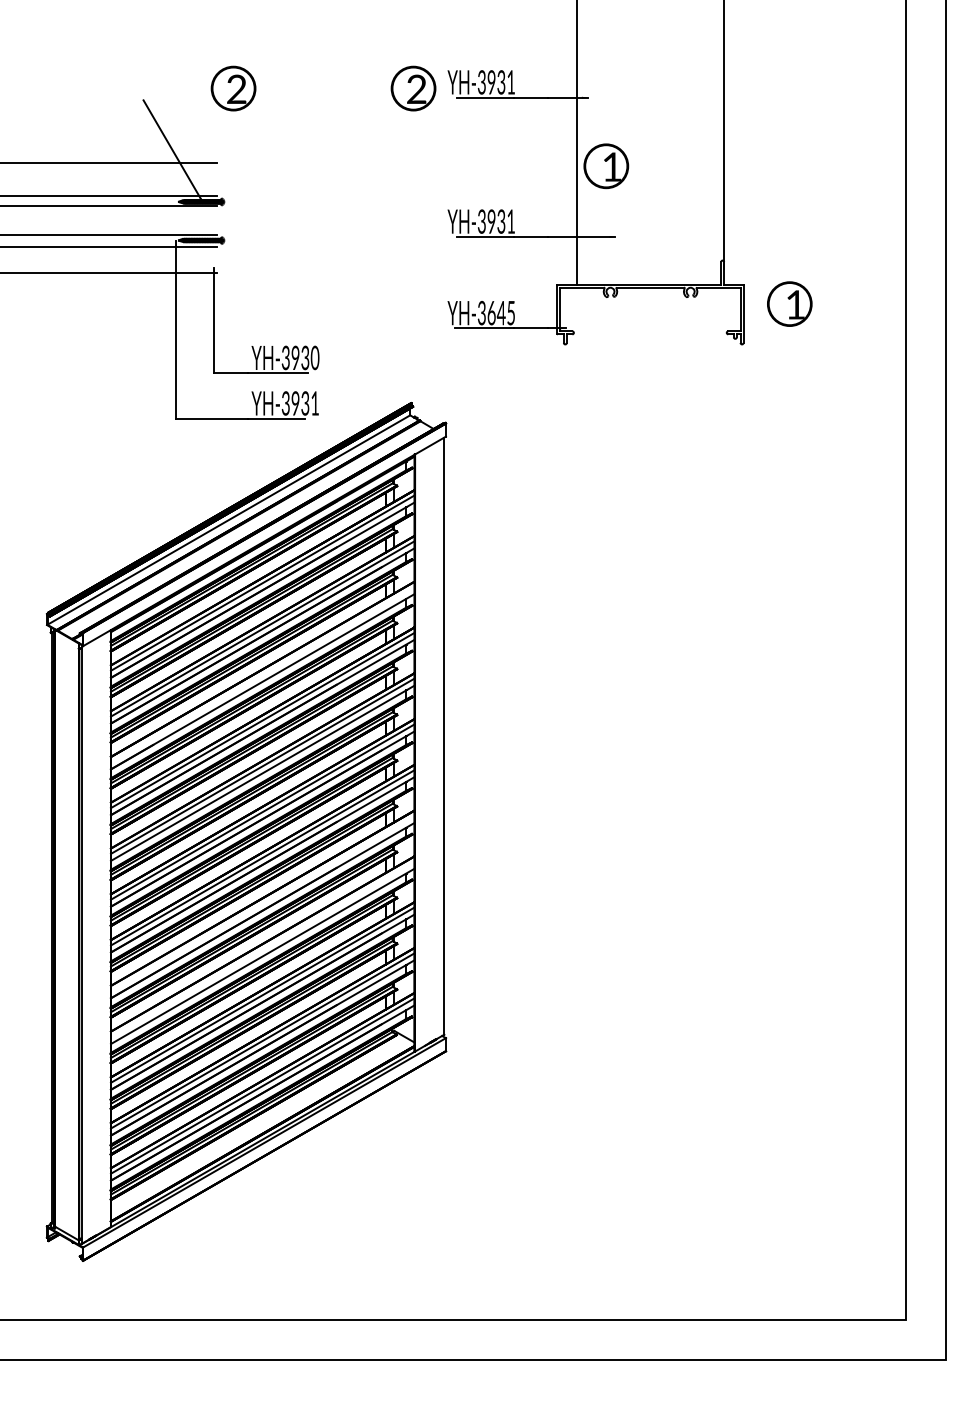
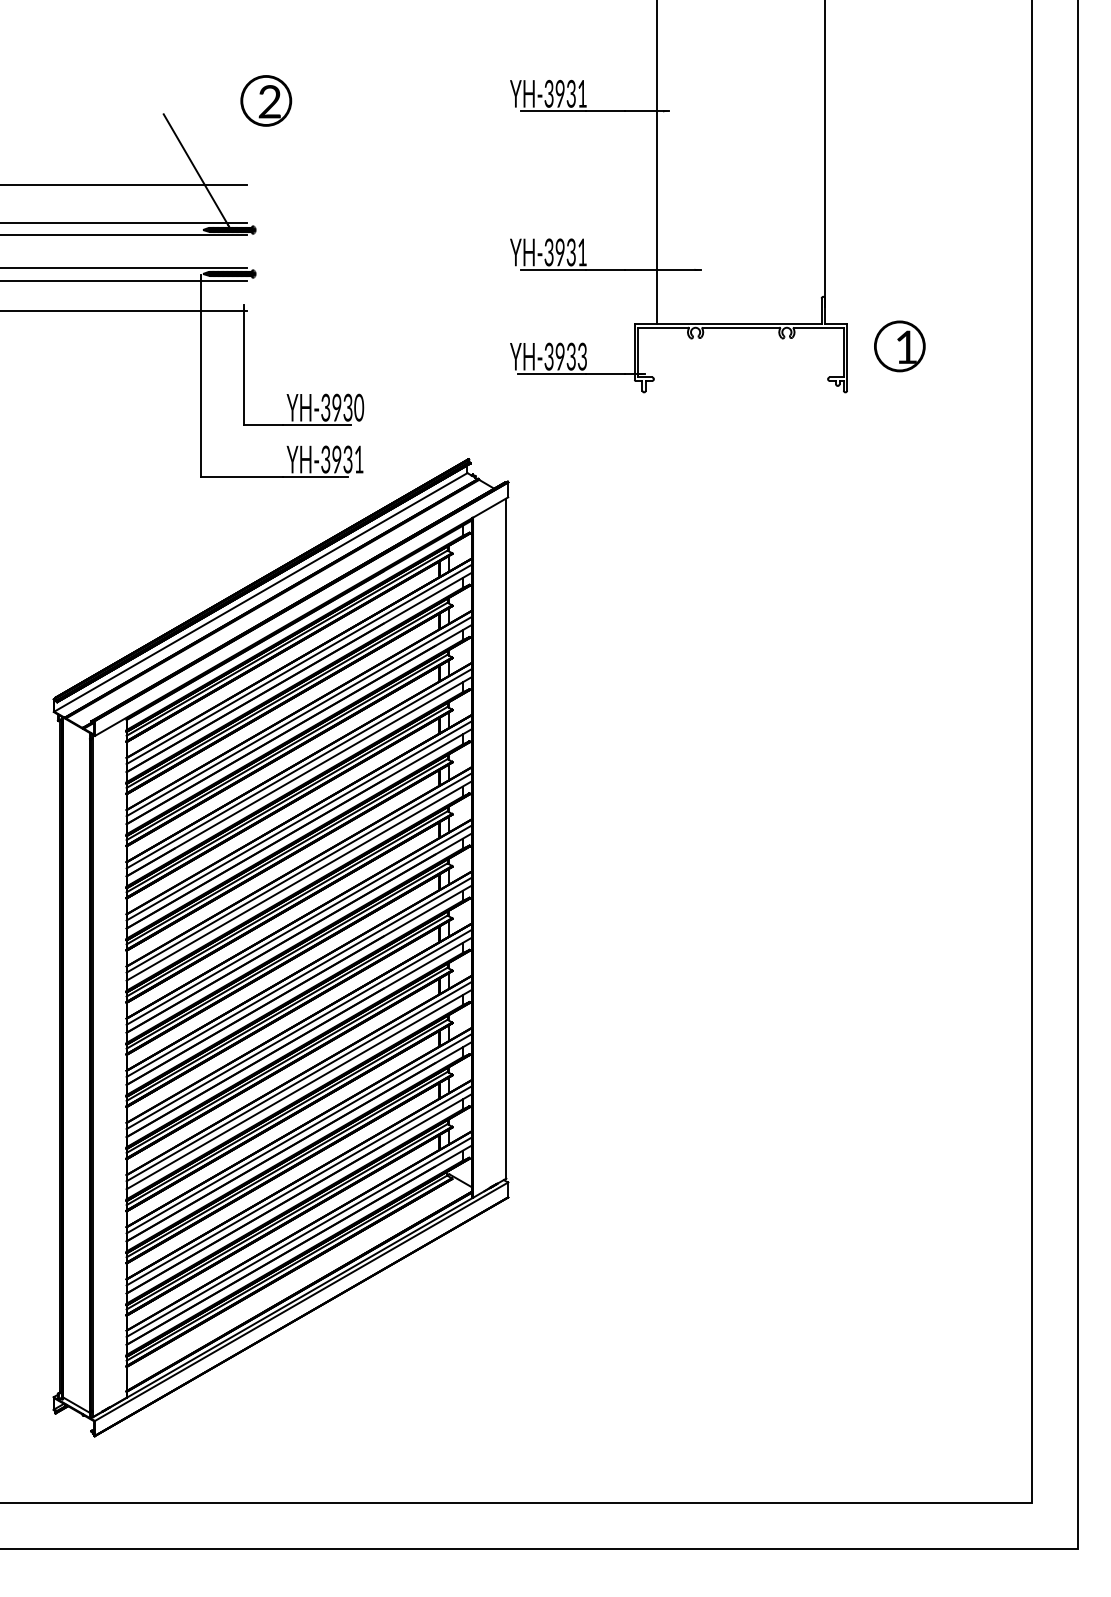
part: (413, 88) -> (471, 100), removed
part: (606, 166) -> (690, 189), removed
text: (500, 312) -> (570, 356), YH-3645 -> YH-3933
line: (262, 674) -> (299, 768), added
line: (262, 903) -> (299, 1029), added
line: (262, 949) -> (299, 1081), added

